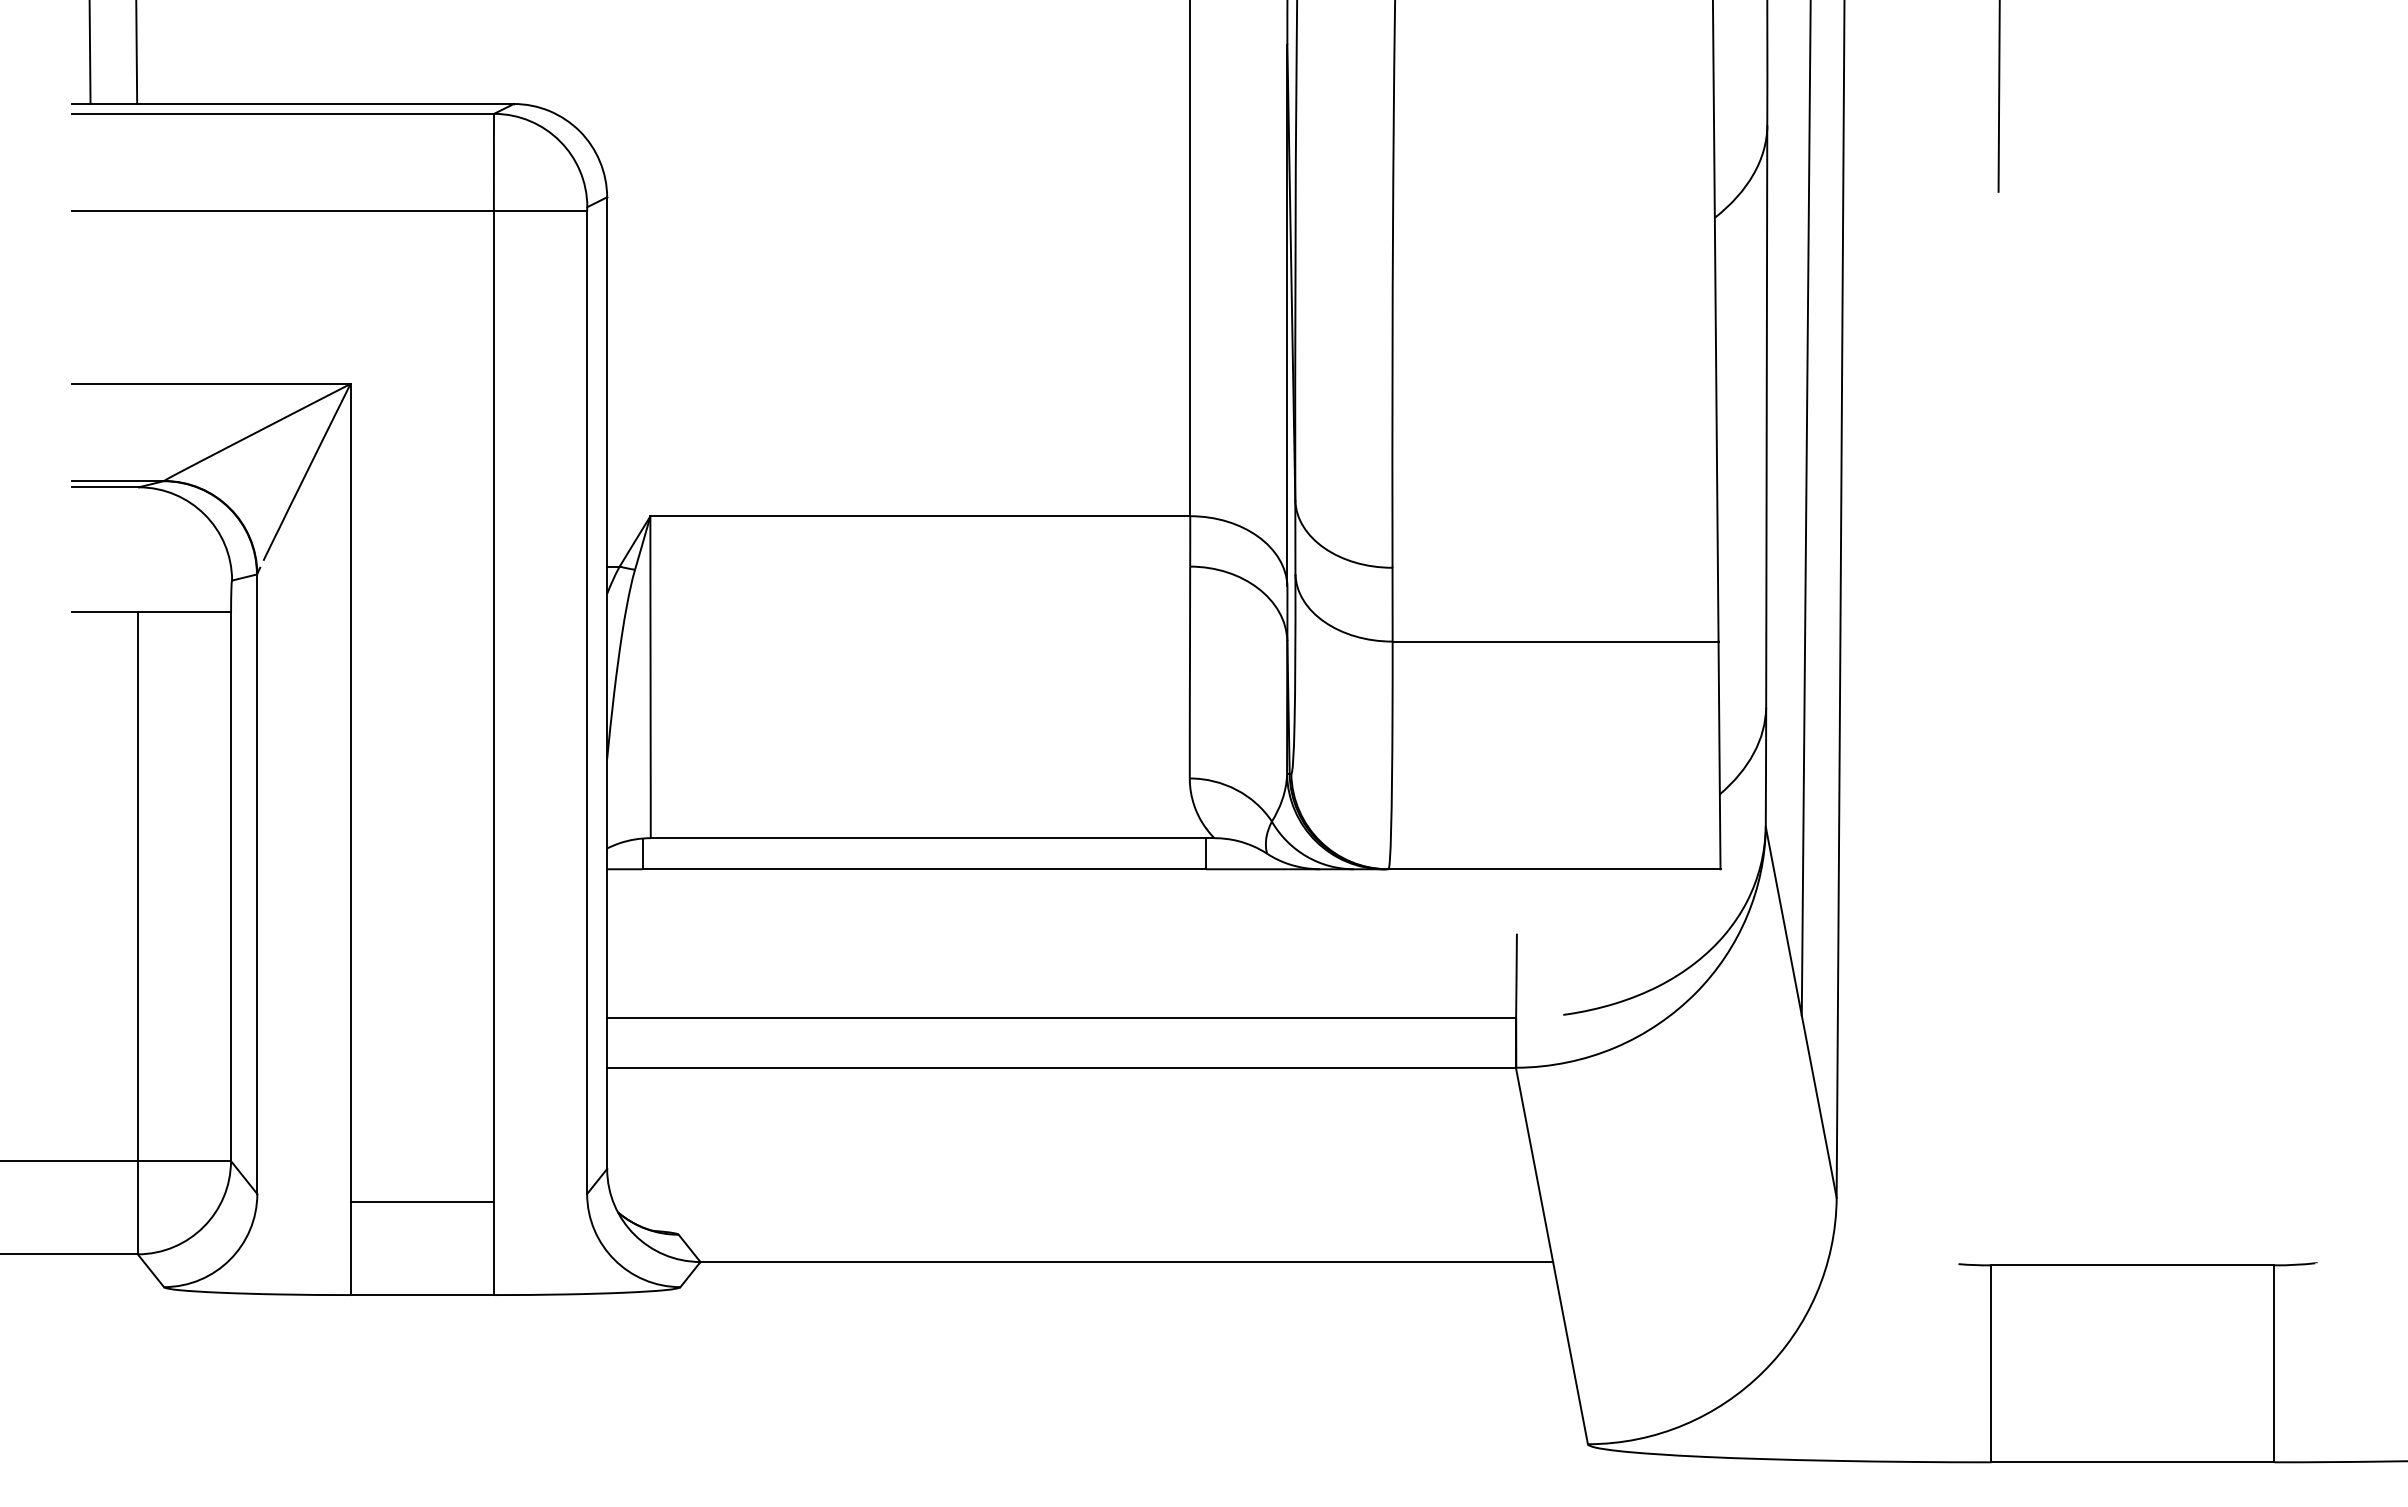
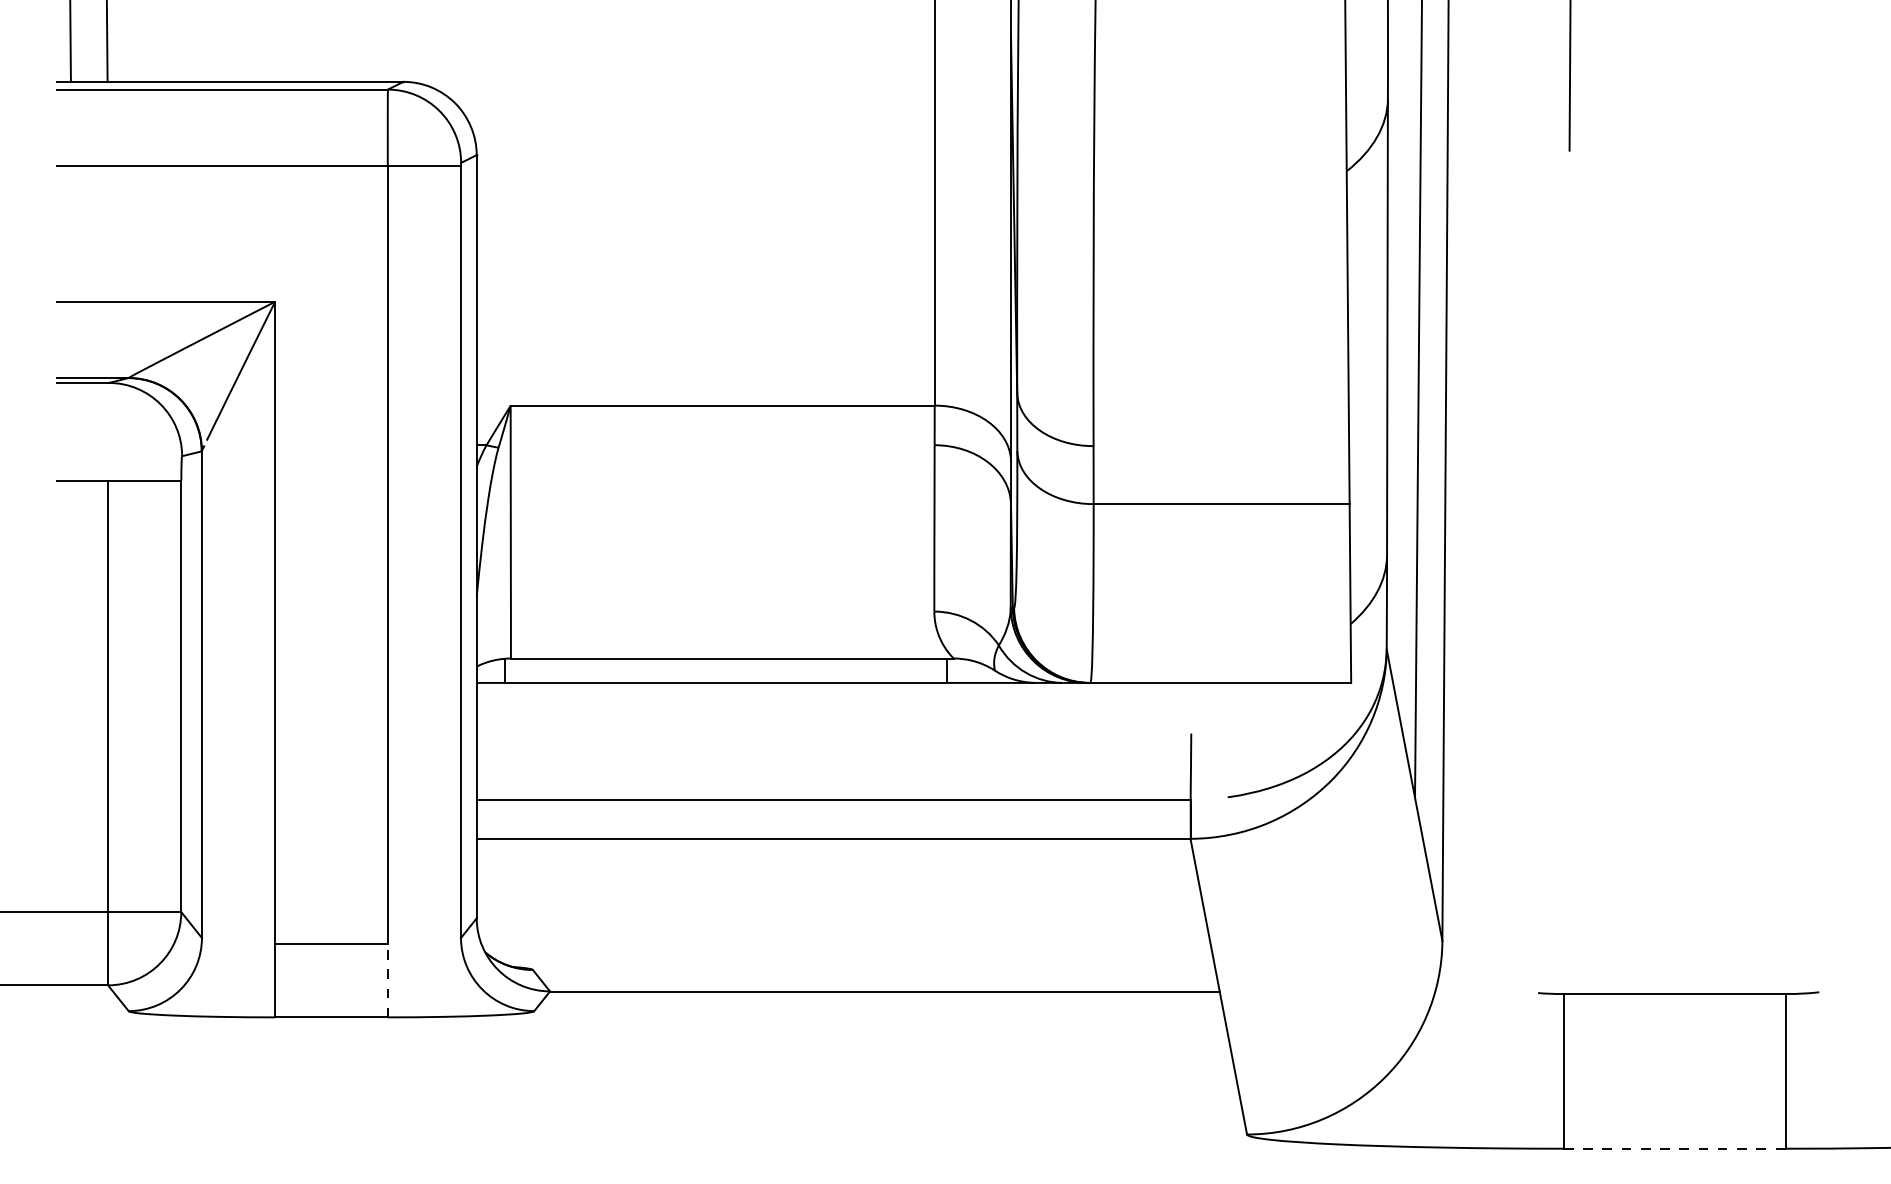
line: (493, 1248) -> (387, 980), solid -> dashed
line: (2133, 1462) -> (1675, 1148), solid -> dashed

